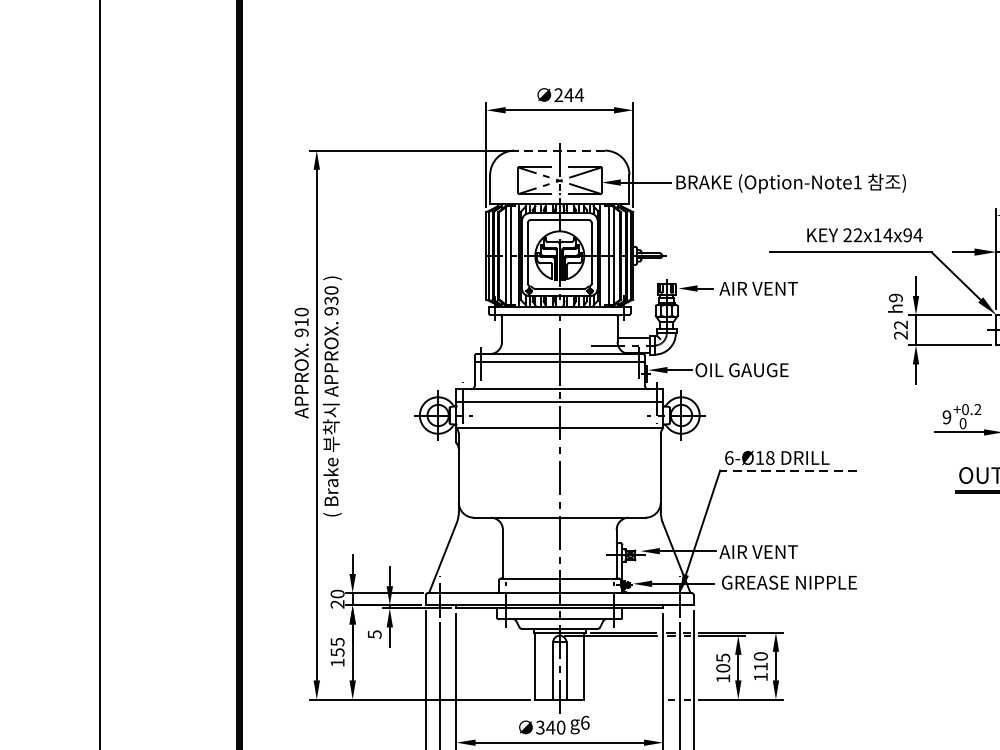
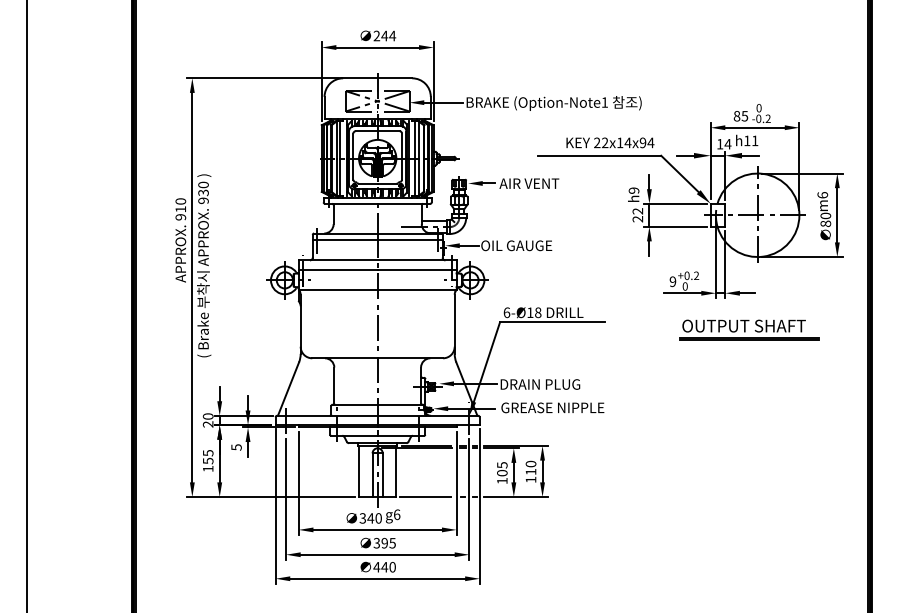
line: (558, 150) -> (376, 78), dashed -> solid
line: (787, 470) -> (551, 322), dashed -> solid
text: (771, 552) -> (539, 384), AIR VENT -> DRAIN PLUG
line: (622, 700) -> (425, 497), added

